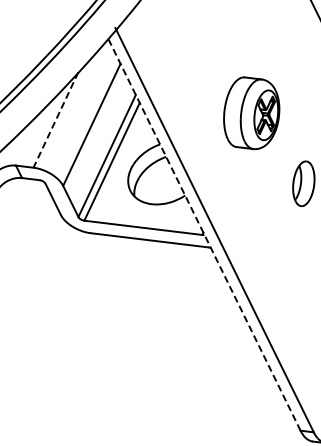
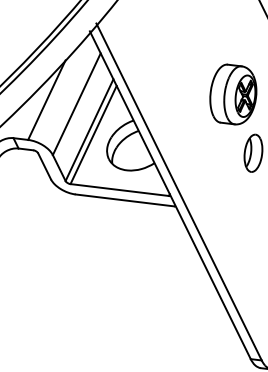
part: (251, 113) -> (233, 94), moved
line: (55, 120) -> (46, 100), dashed -> solid
line: (203, 233) -> (169, 194), dashed -> solid

